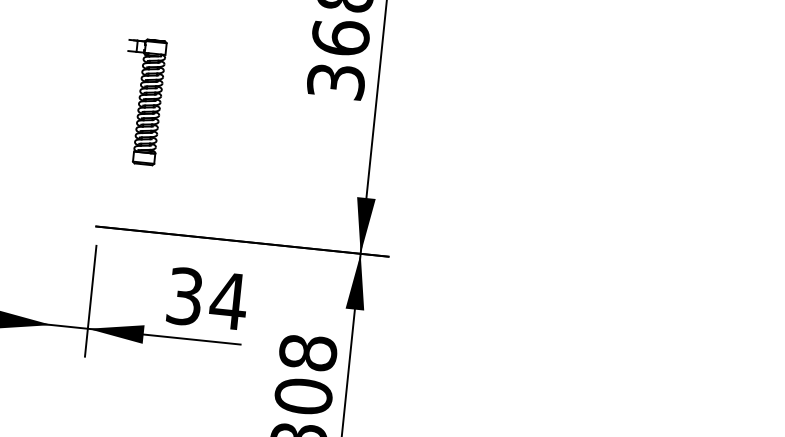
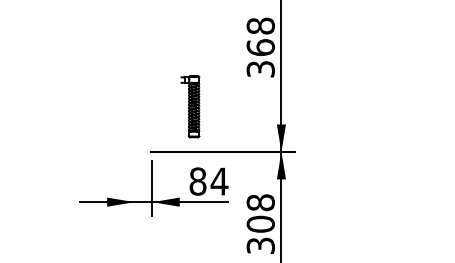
part: (142, 101) -> (190, 106), moved
text: (183, 296) -> (197, 181), 34 -> 84

